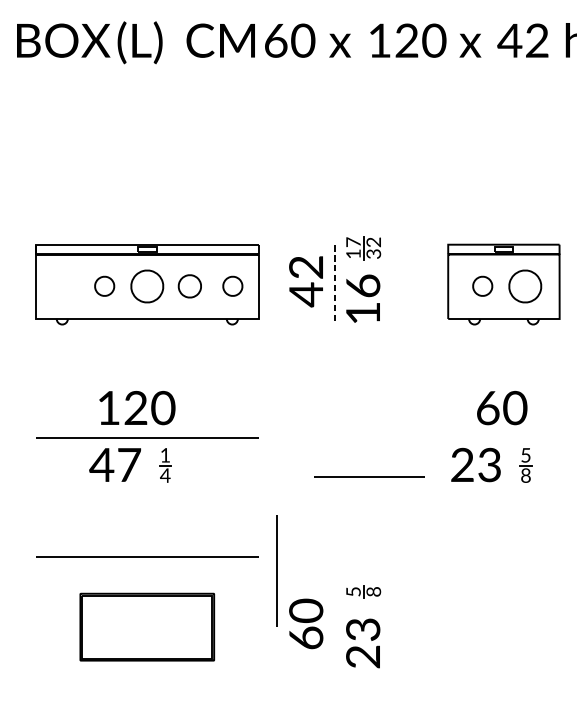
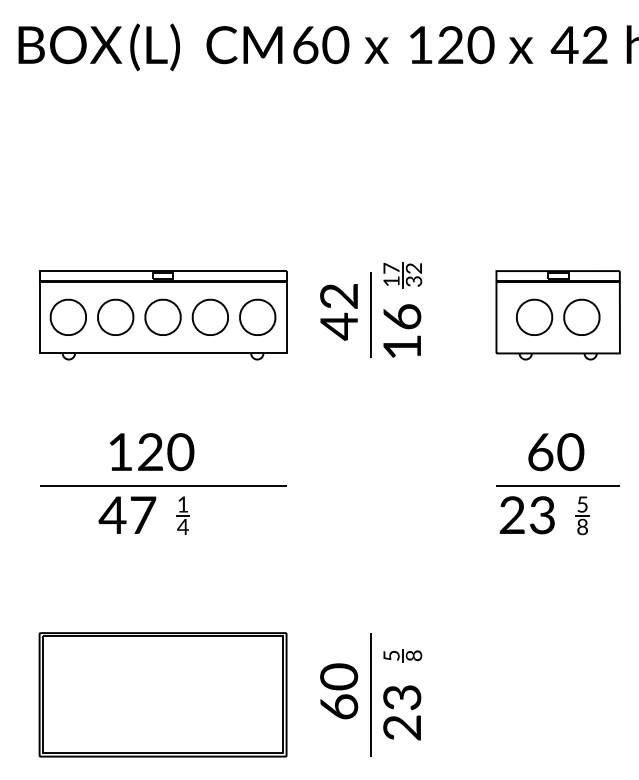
line: (334, 284) -> (370, 315), dashed -> solid
part: (61, 285) -> (67, 316), added
part: (104, 285) -> (115, 316), size x1.67
part: (189, 285) -> (209, 316), size x1.43
part: (232, 285) -> (257, 316), size x1.67
part: (482, 285) -> (534, 316), size x1.67
line: (368, 476) -> (557, 485), moved
line: (147, 557) -> (163, 617), removed
line: (276, 570) -> (370, 694), moved
part: (146, 626) -> (162, 694), size x1.67

